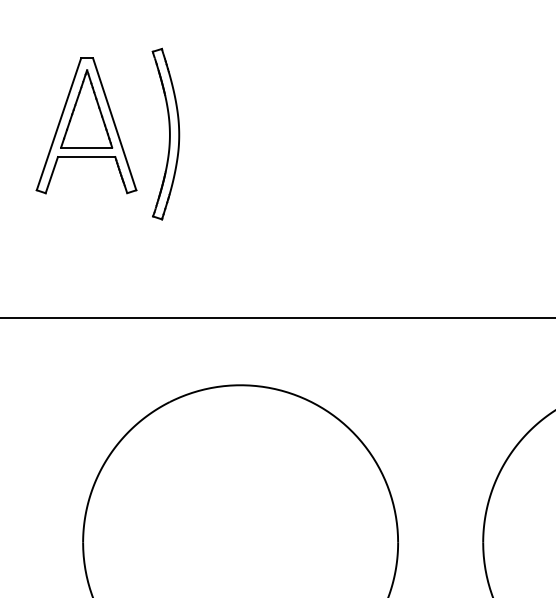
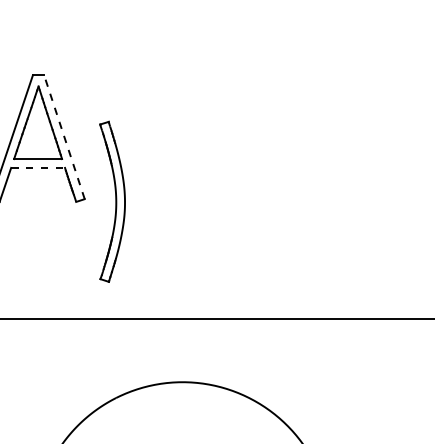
line: (114, 123) -> (64, 136), solid -> dashed
part: (165, 133) -> (112, 201), moved
line: (86, 157) -> (37, 168), solid -> dashed

